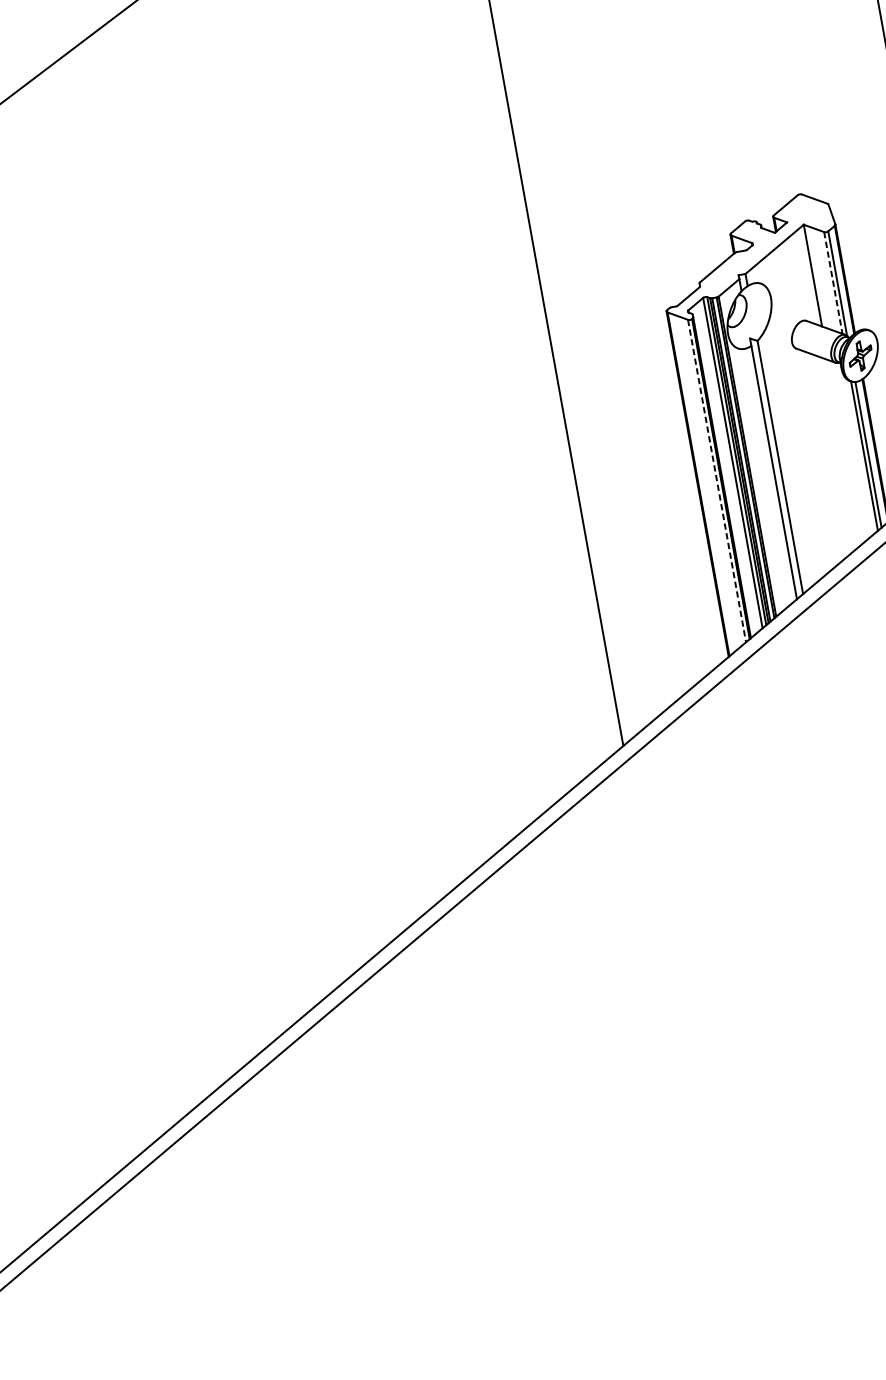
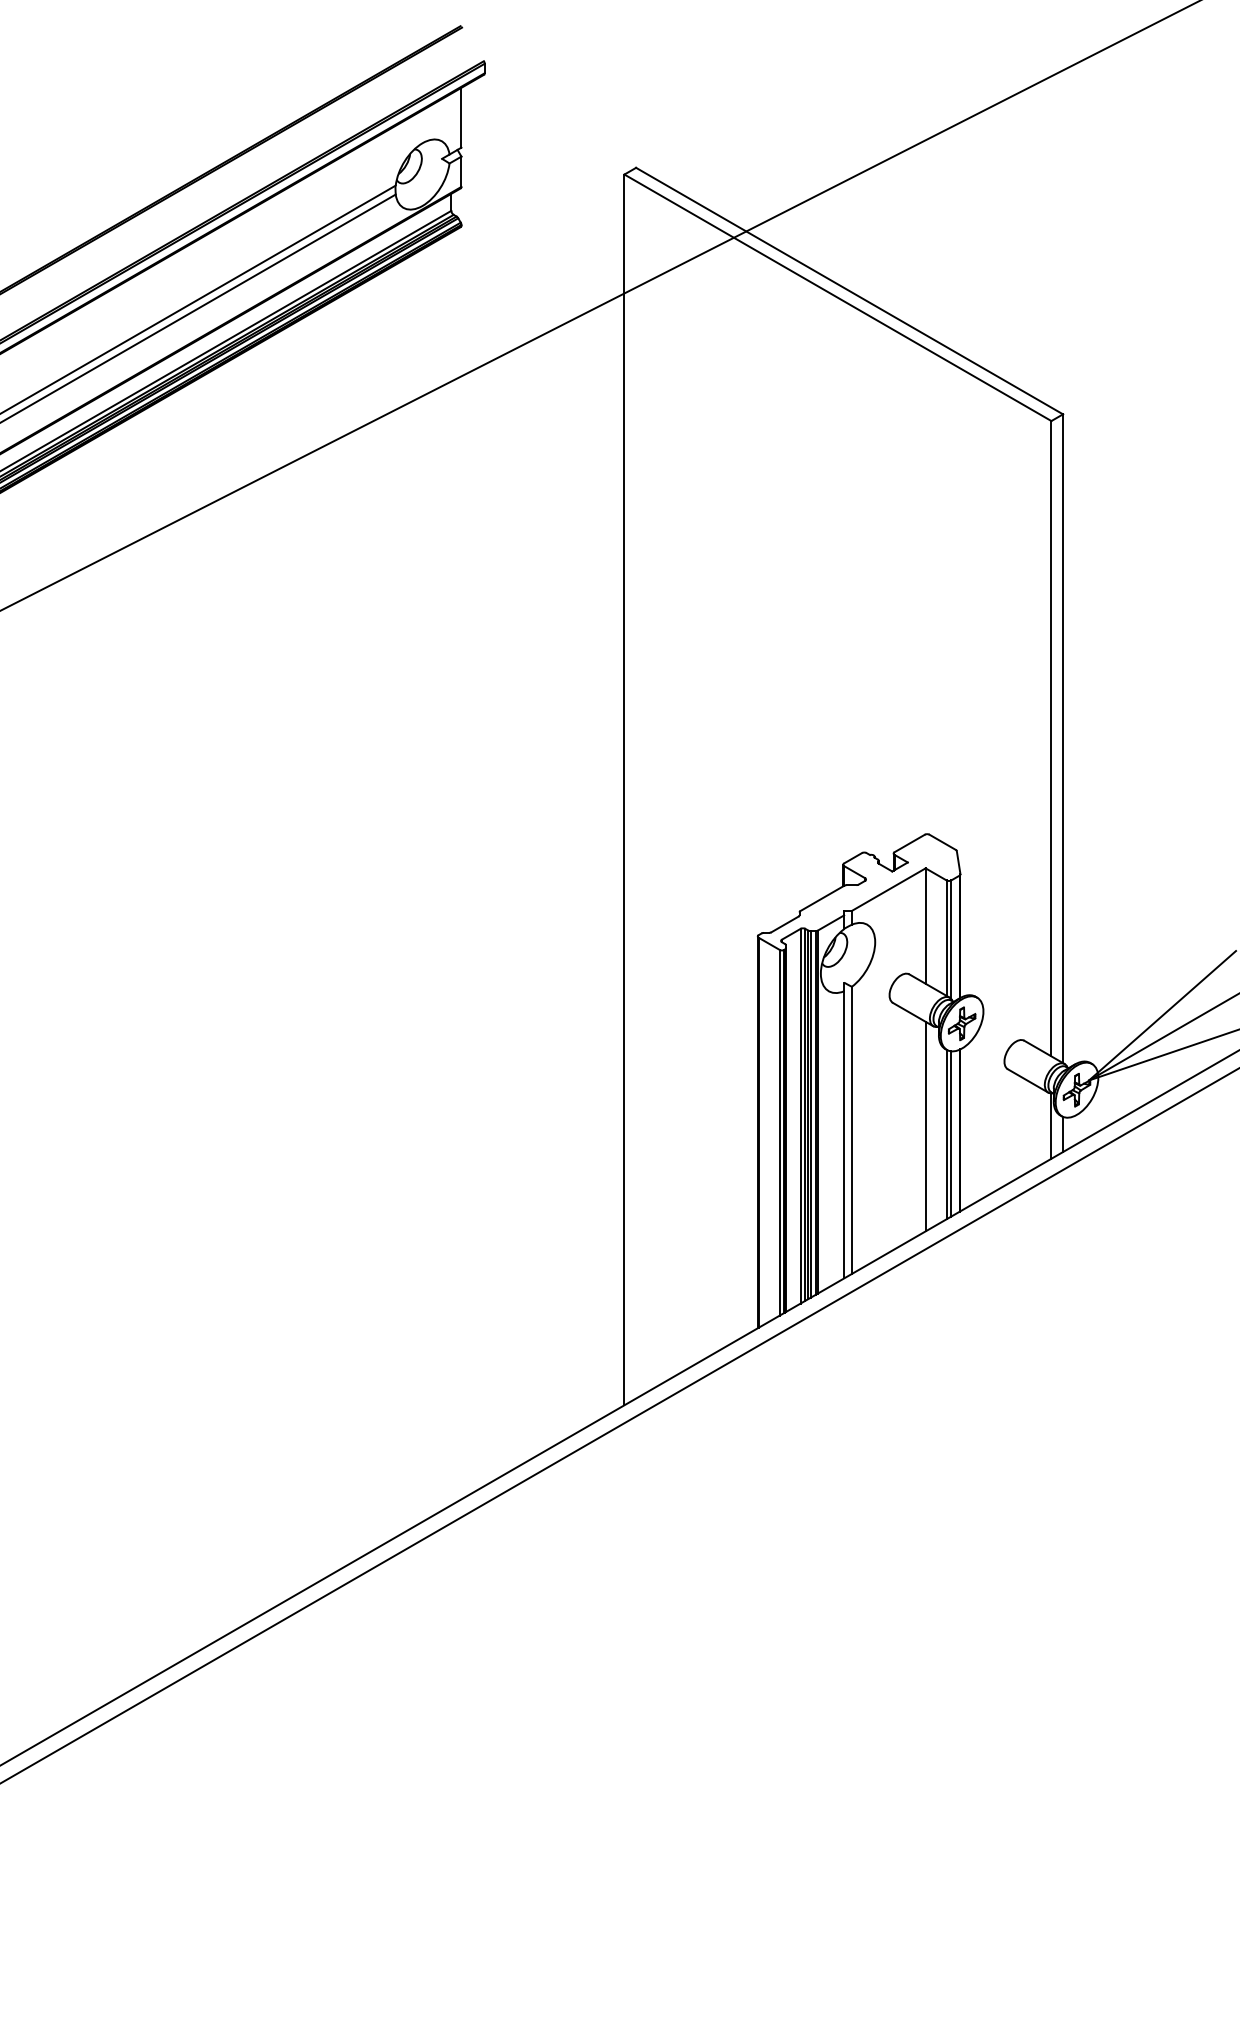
line: (833, 283) -> (946, 938), dashed -> solid
line: (844, 452) -> (925, 1126), added
line: (716, 480) -> (779, 1132), dashed -> solid

